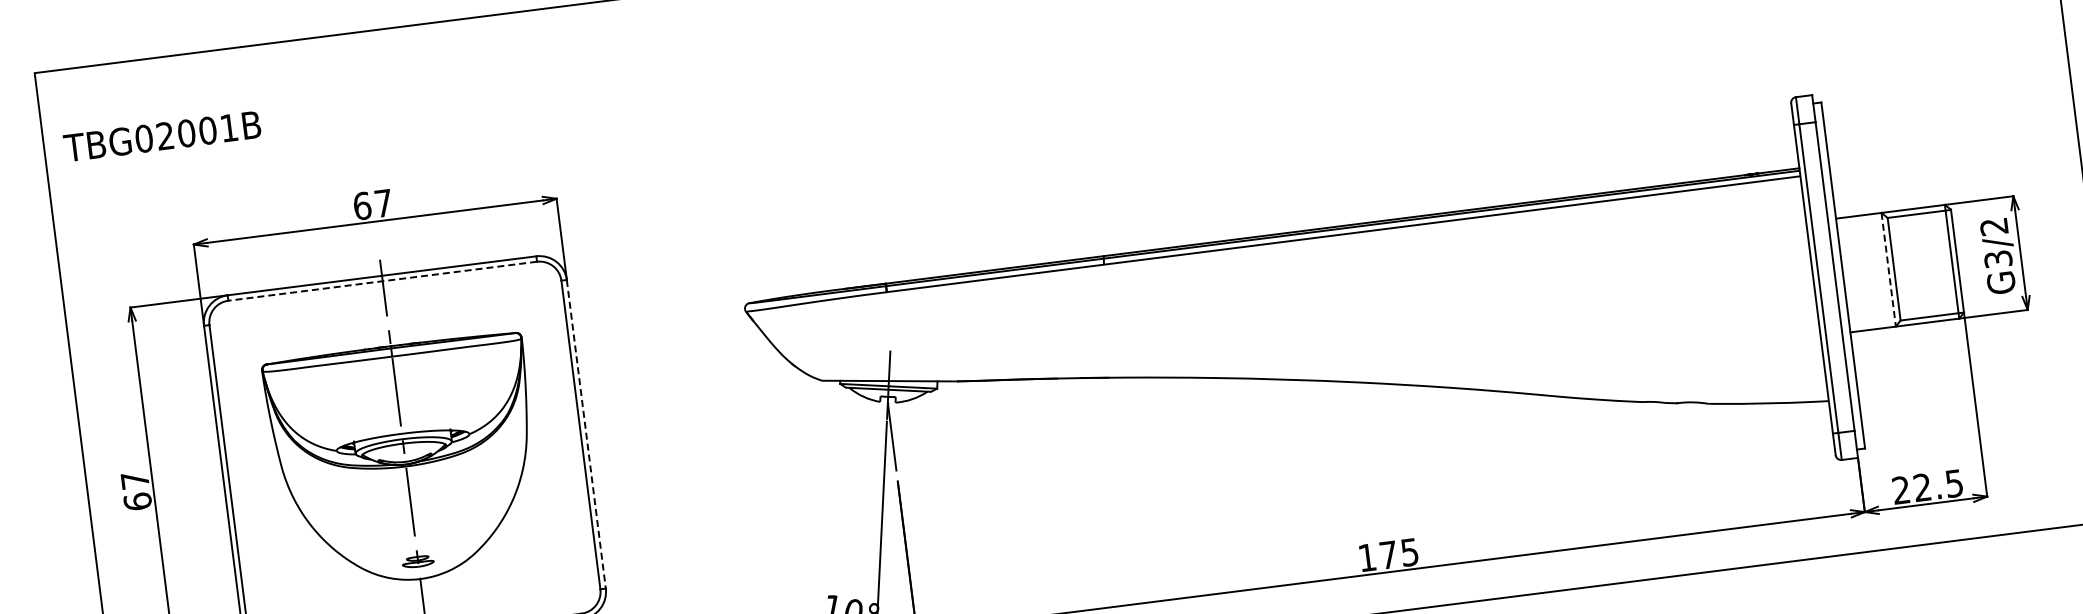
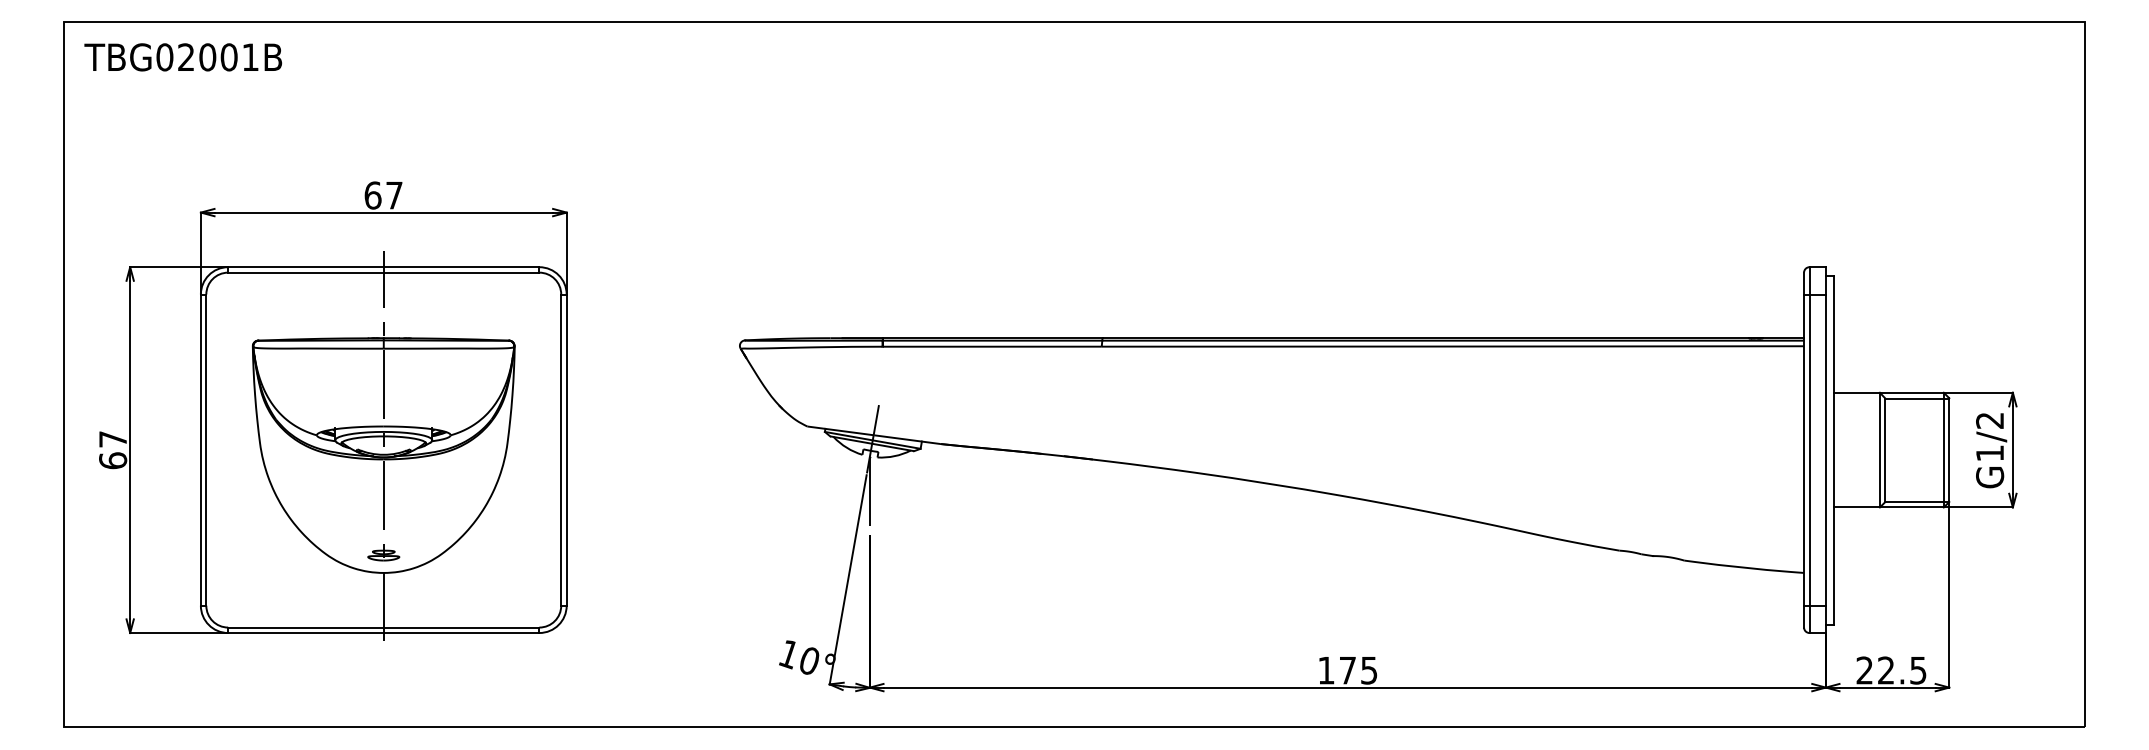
text: (162, 136) -> (183, 57), moved
text: (1998, 259) -> (1990, 453), G3/2 -> G1/2
line: (1888, 270) -> (1879, 450), dashed -> solid
line: (382, 281) -> (383, 272), dashed -> solid
line: (586, 434) -> (566, 450), dashed -> solid

